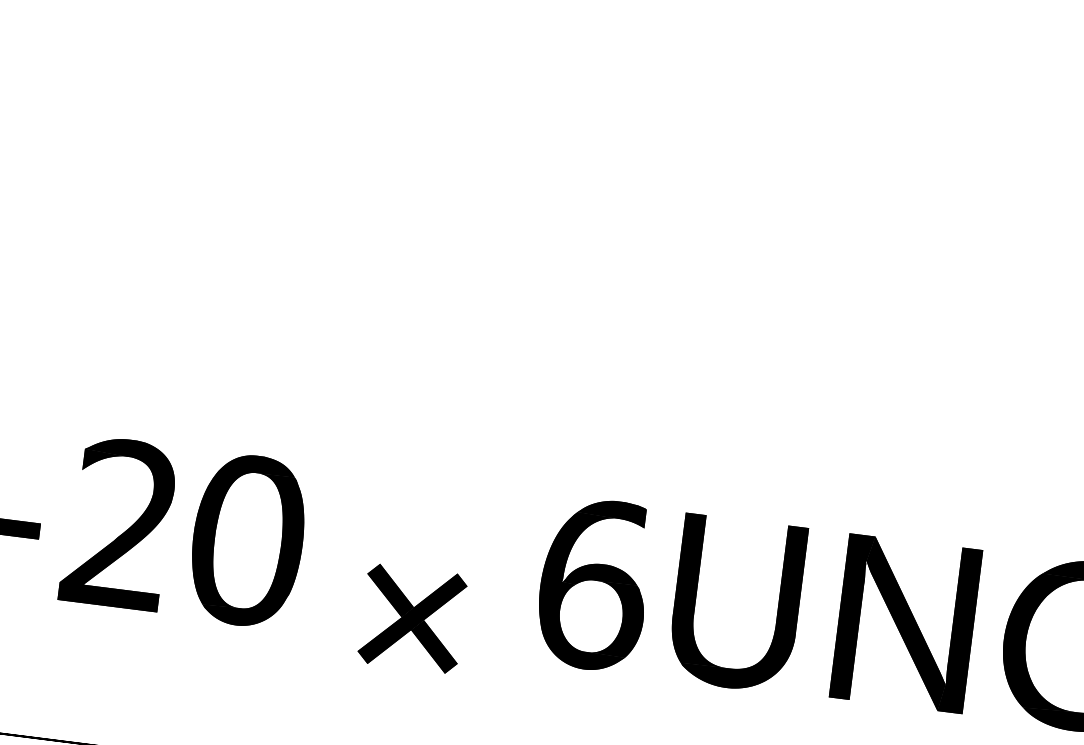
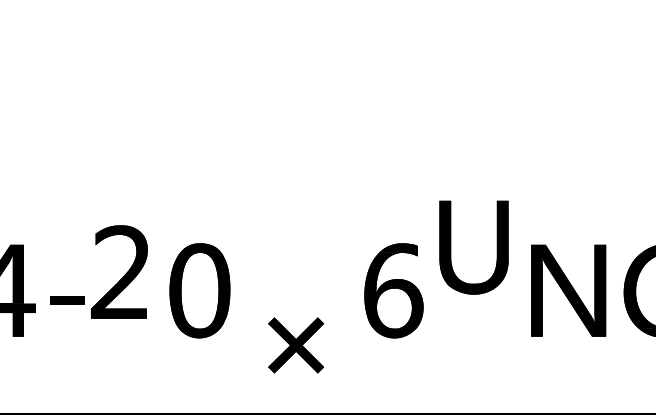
part: (118, 521) -> (119, 271), moved
part: (696, 598) -> (451, 247), moved
part: (413, 618) -> (296, 345), moved

